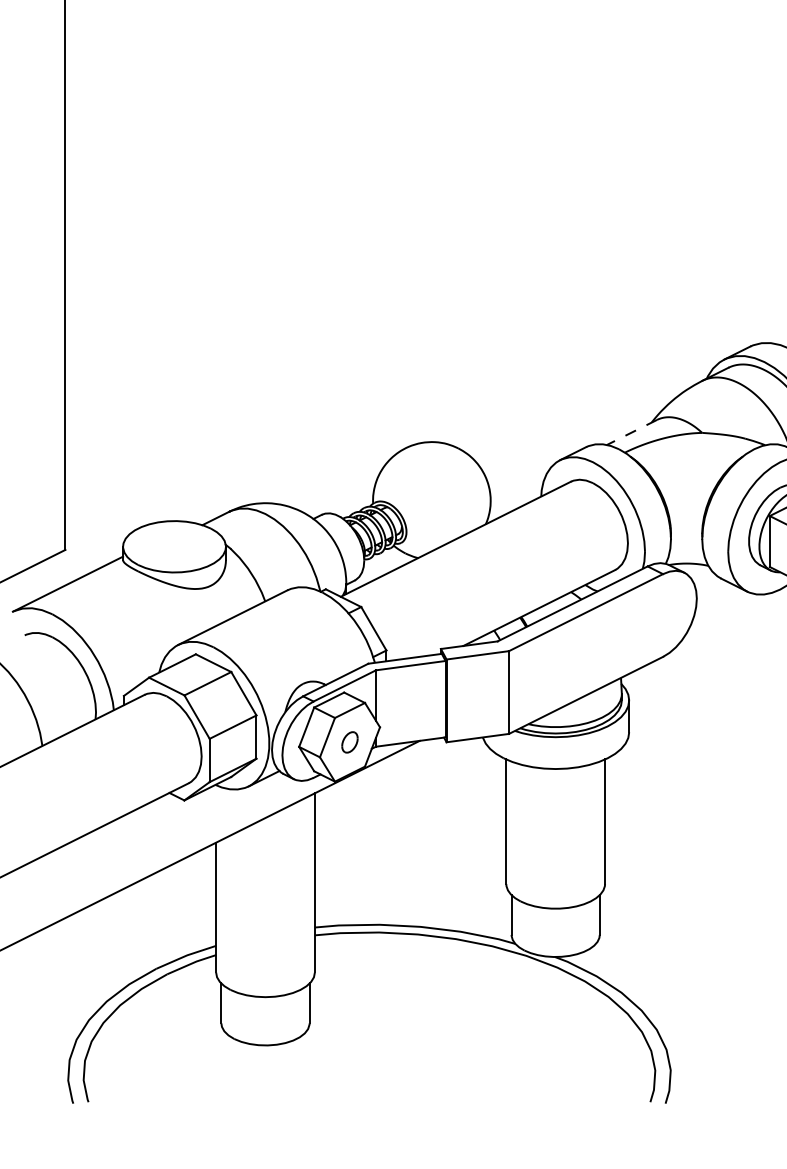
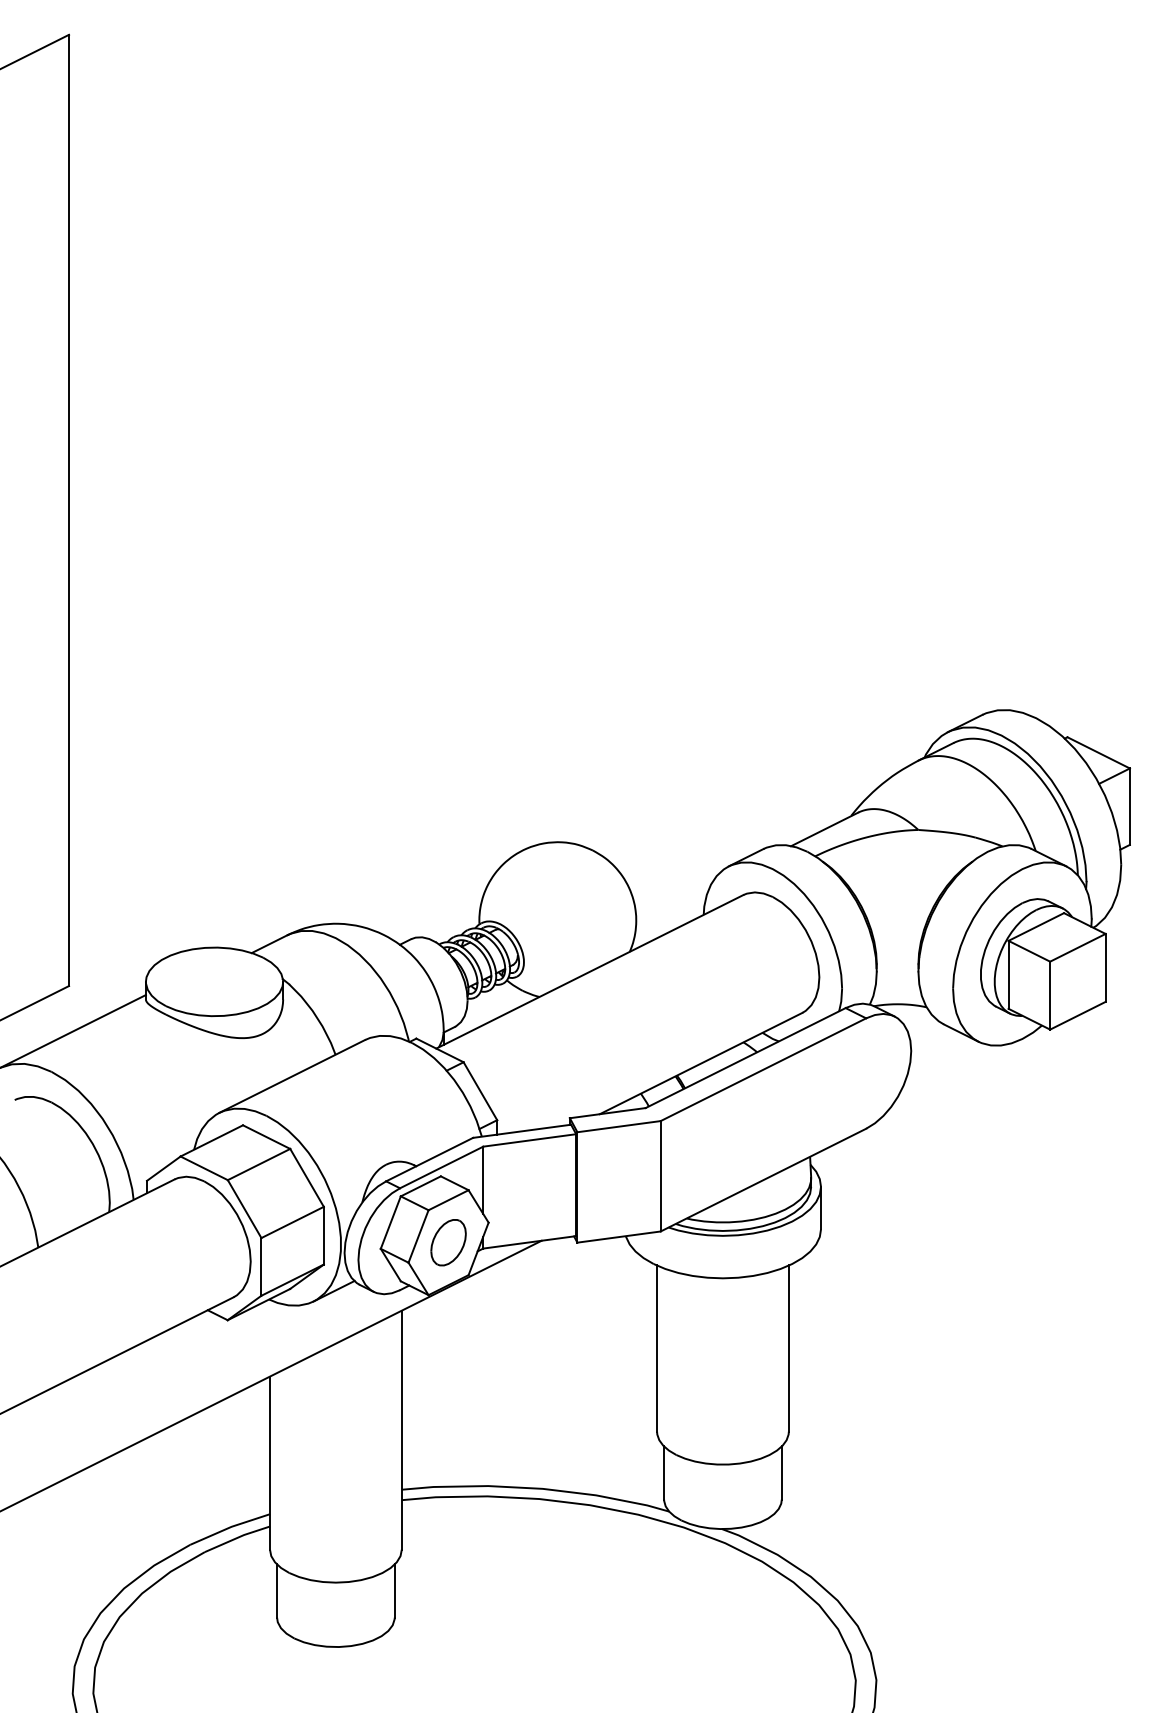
line: (631, 432) -> (824, 829), dashed -> solid
part: (349, 742) -> (448, 1242), size x1.67

